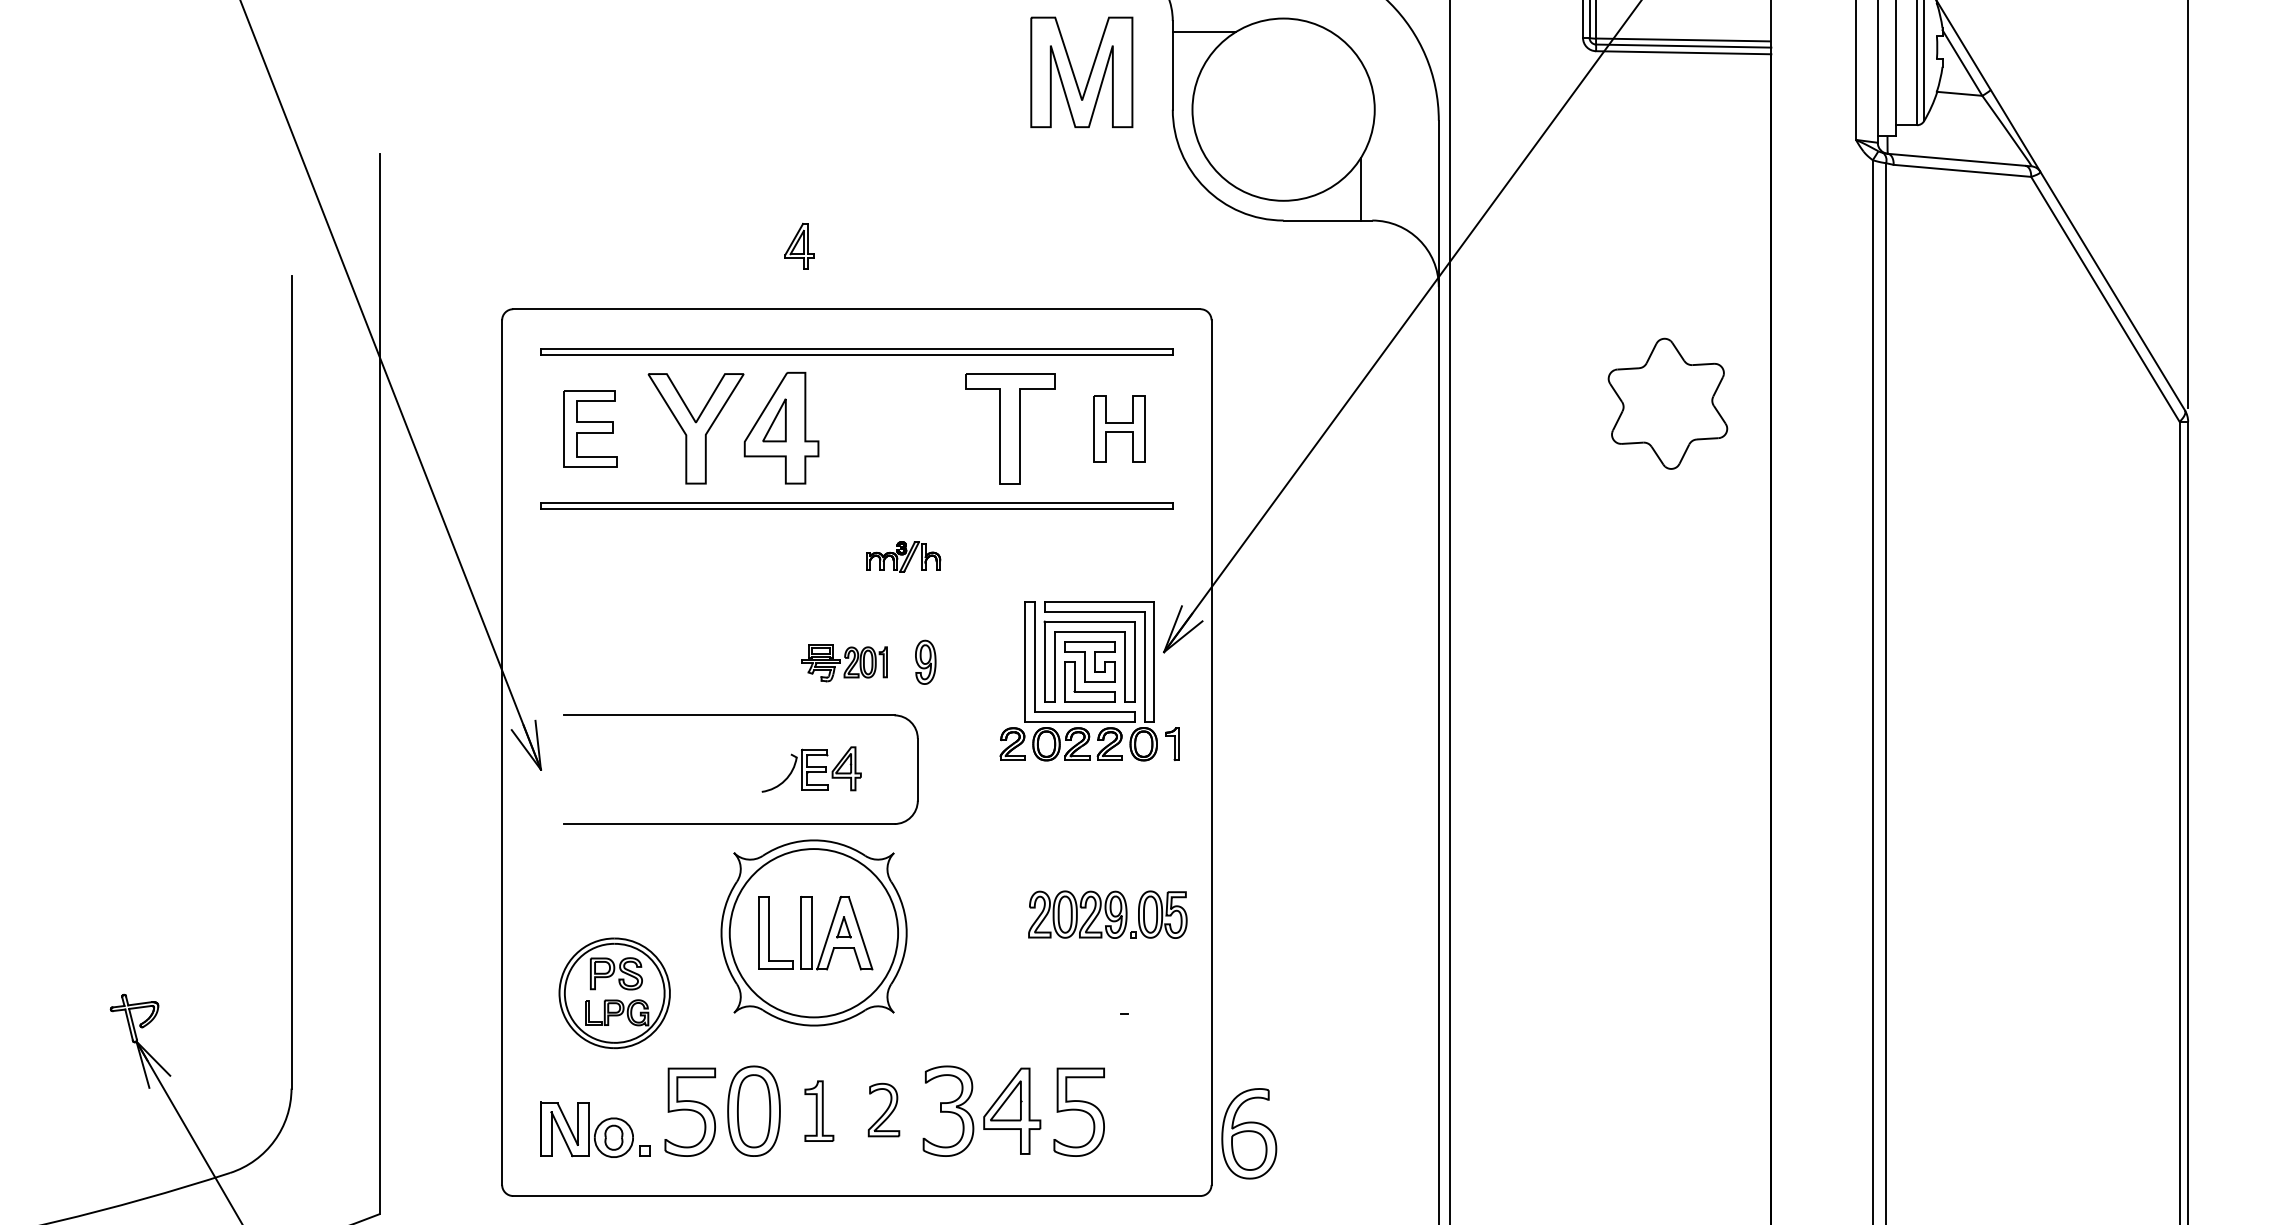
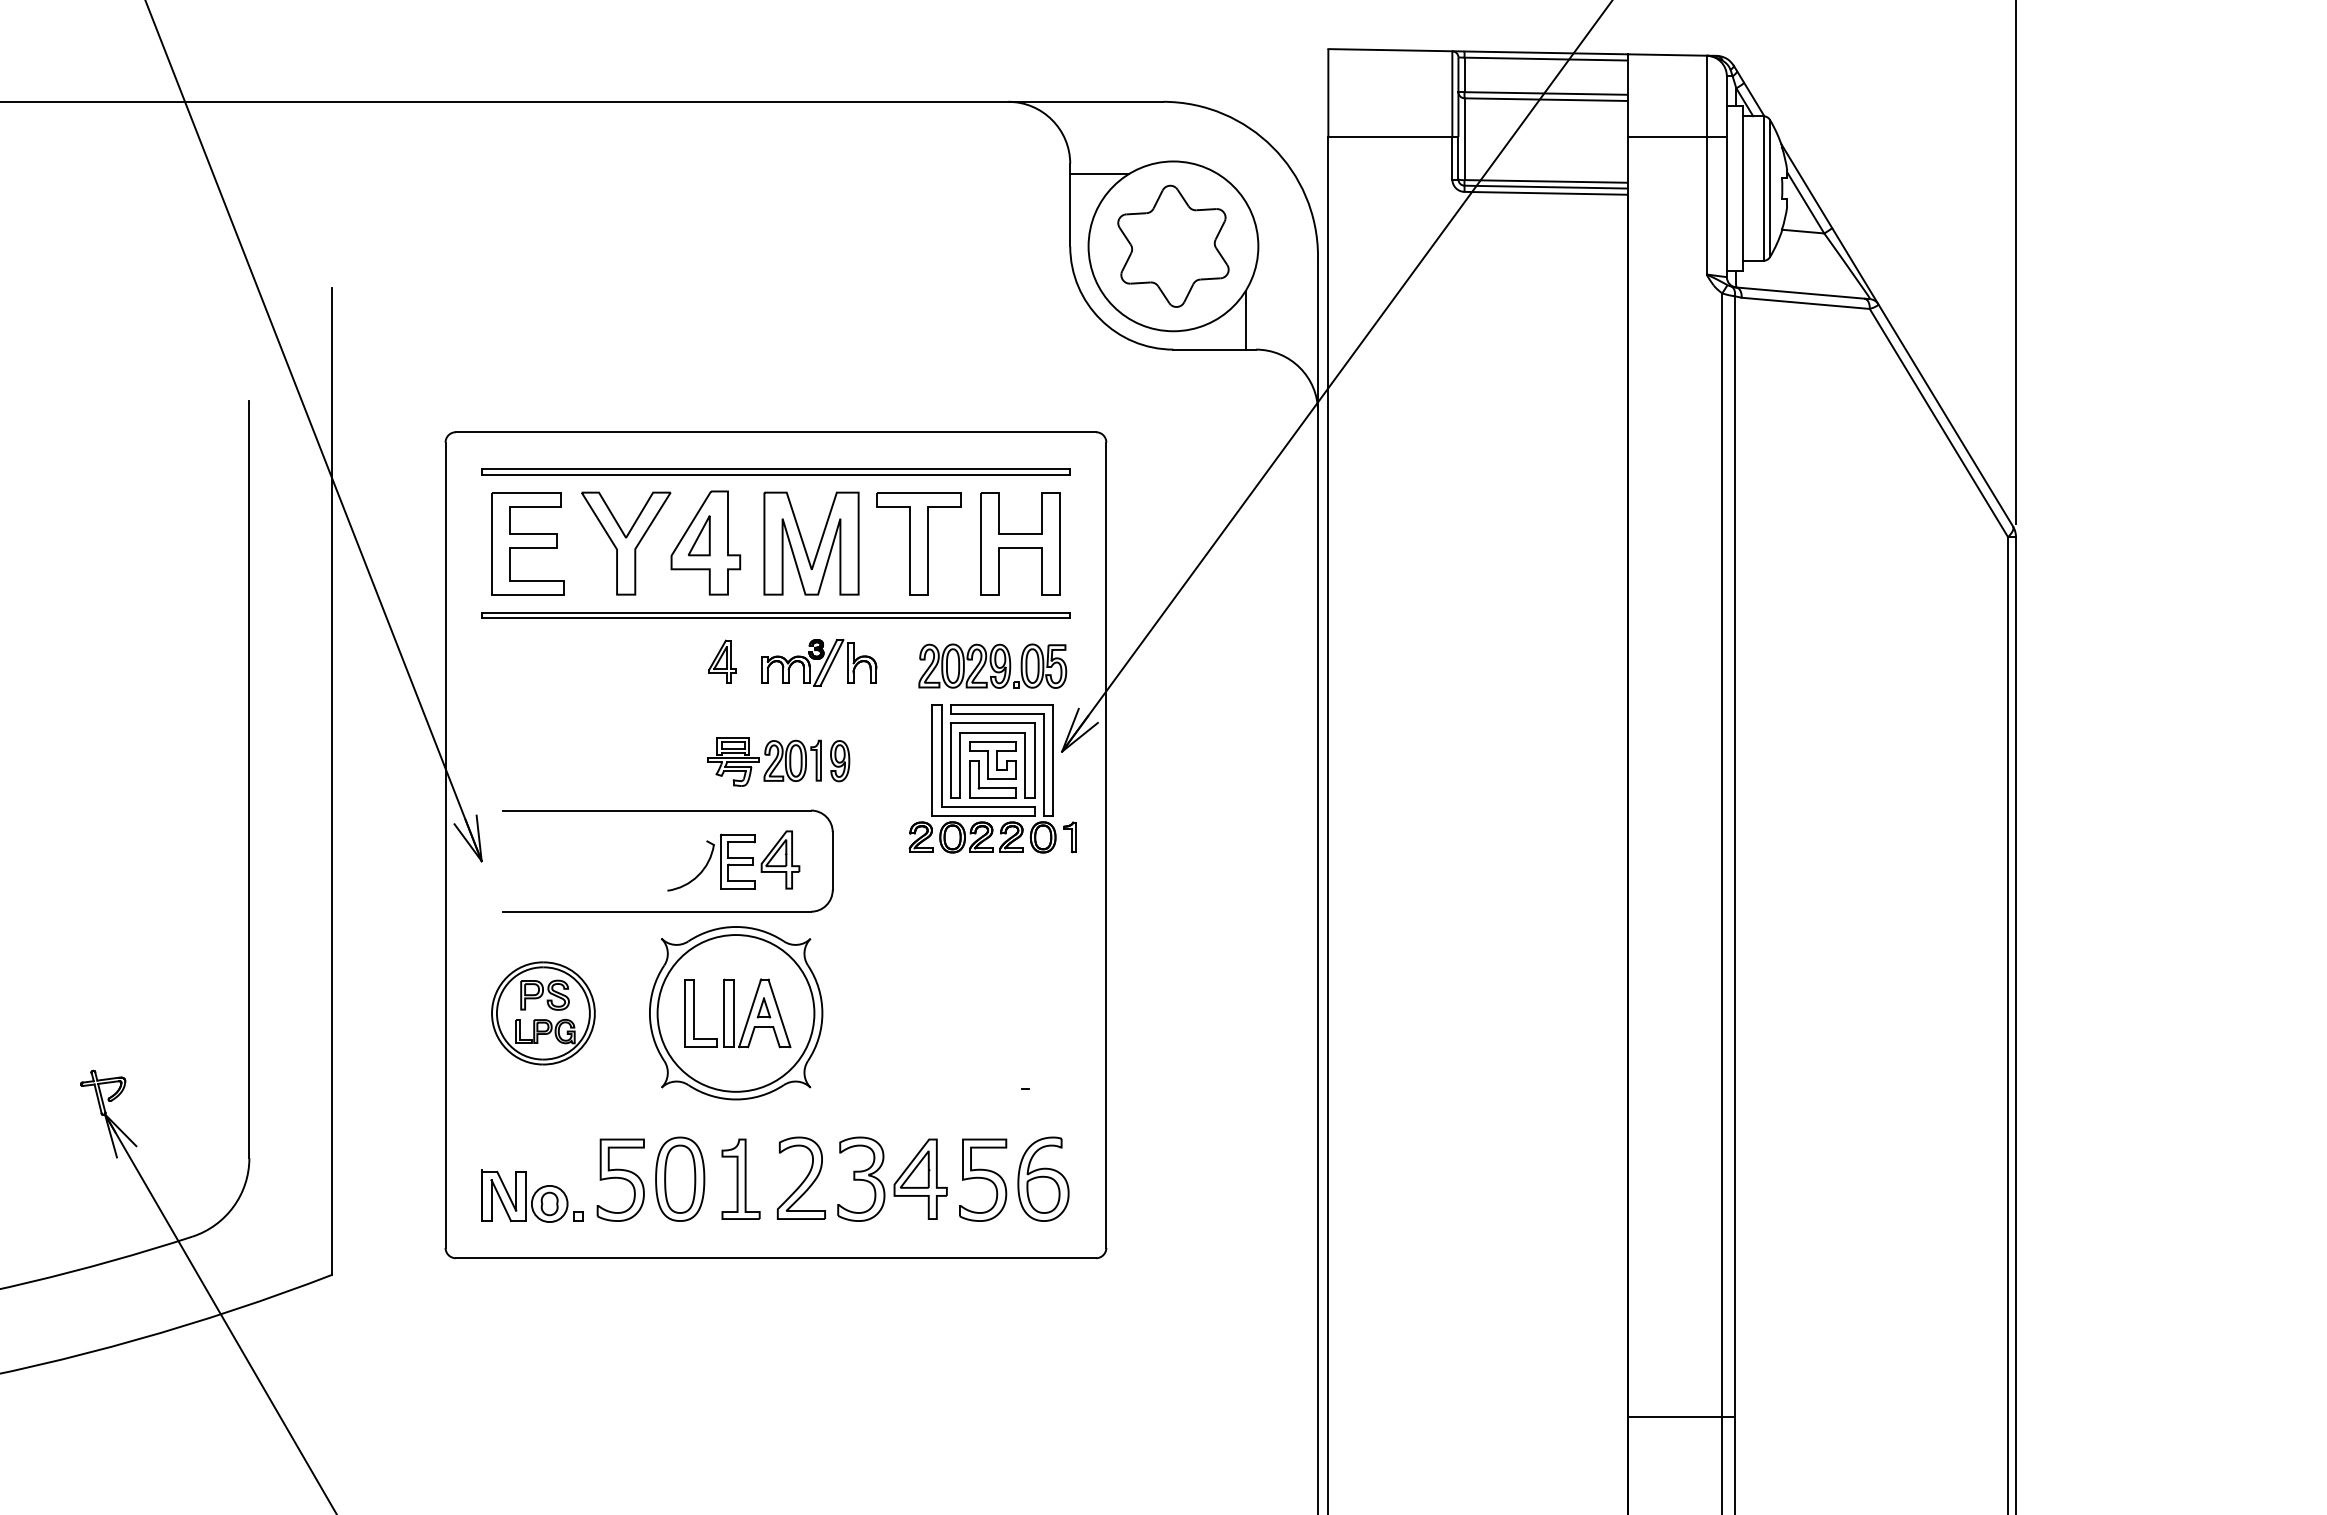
part: (1075, 75) -> (805, 546), moved
part: (799, 246) -> (722, 661), moved
part: (1667, 402) -> (1173, 245), moved
part: (590, 428) -> (527, 543), size x1.43
part: (1119, 428) -> (1020, 543), size x1.67
part: (903, 556) -> (819, 662), size x1.67
part: (844, 662) -> (764, 761), size x1.43
part: (811, 769) -> (733, 860), size x1.43
part: (1107, 913) -> (992, 665), moved
part: (614, 993) -> (543, 1013), moved
part: (883, 1109) -> (800, 1177), size x1.67
part: (818, 1110) -> (740, 1178), size x1.43
part: (1249, 1132) -> (1043, 1178), moved

